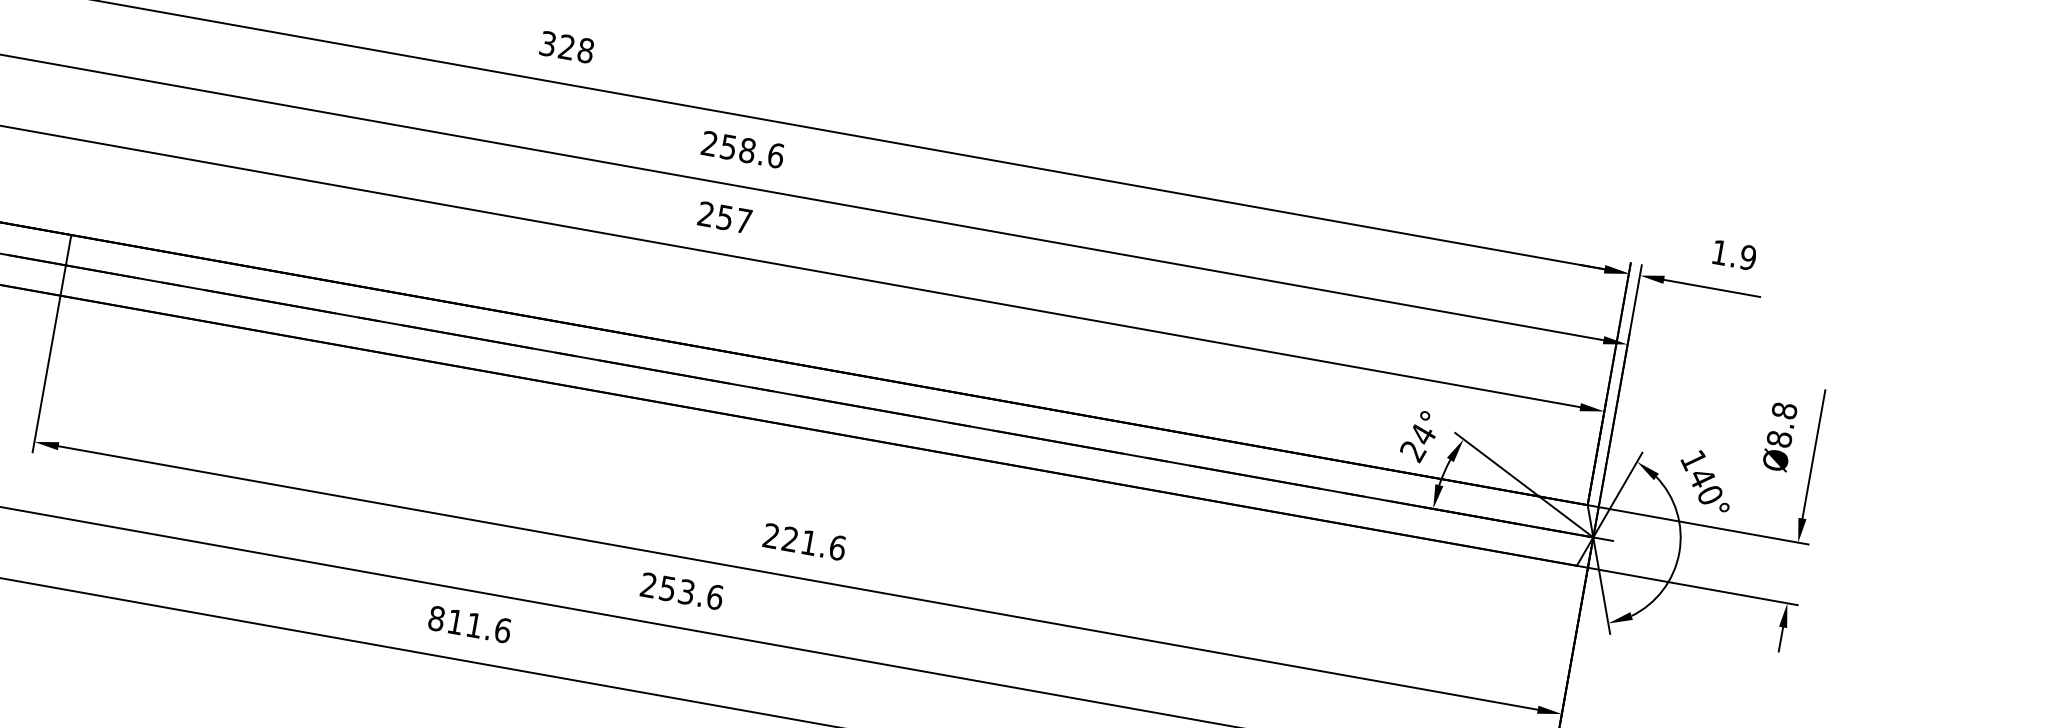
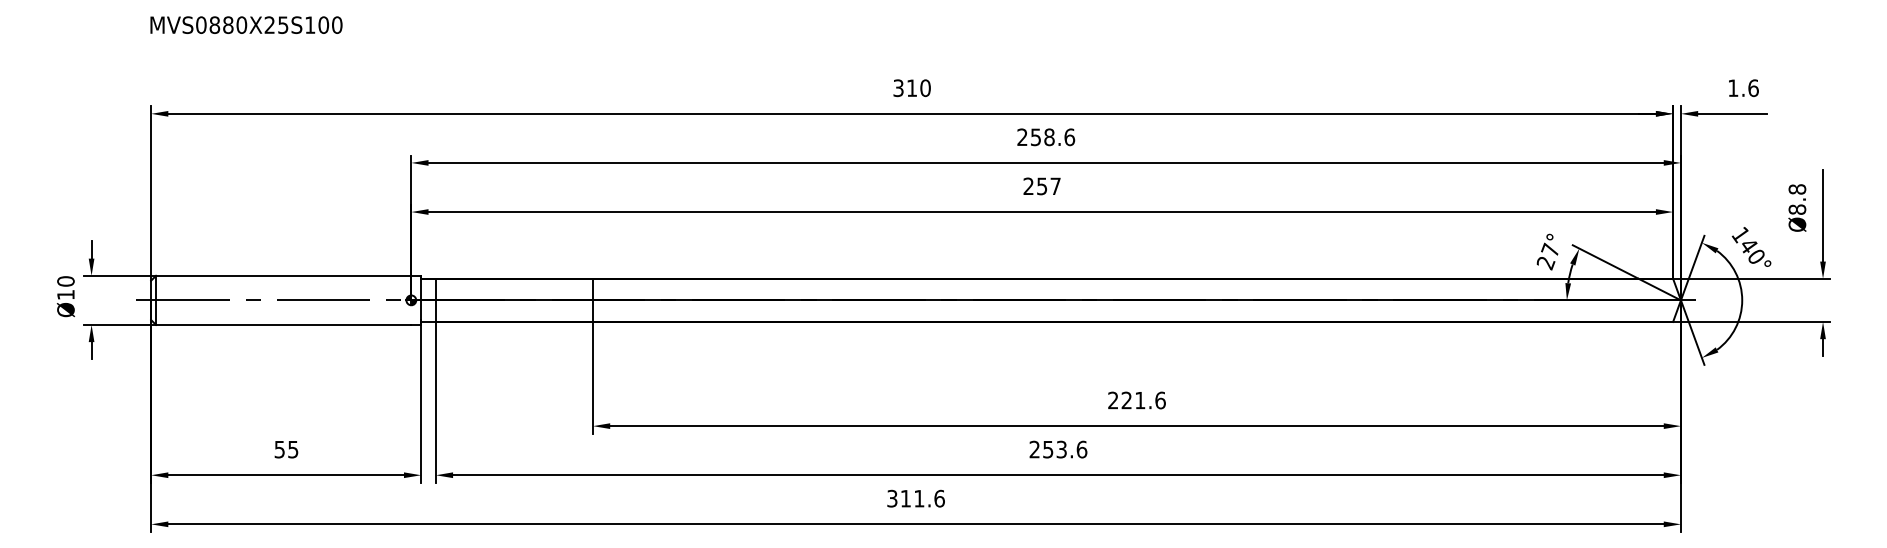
text: (576, 47) -> (918, 87), 328 -> 310
text: (1748, 258) -> (1753, 88), 1.9 -> 1.6
text: (1422, 433) -> (1550, 249), 24° -> 27°
text: (436, 618) -> (892, 498), 811.6 -> 311.6

